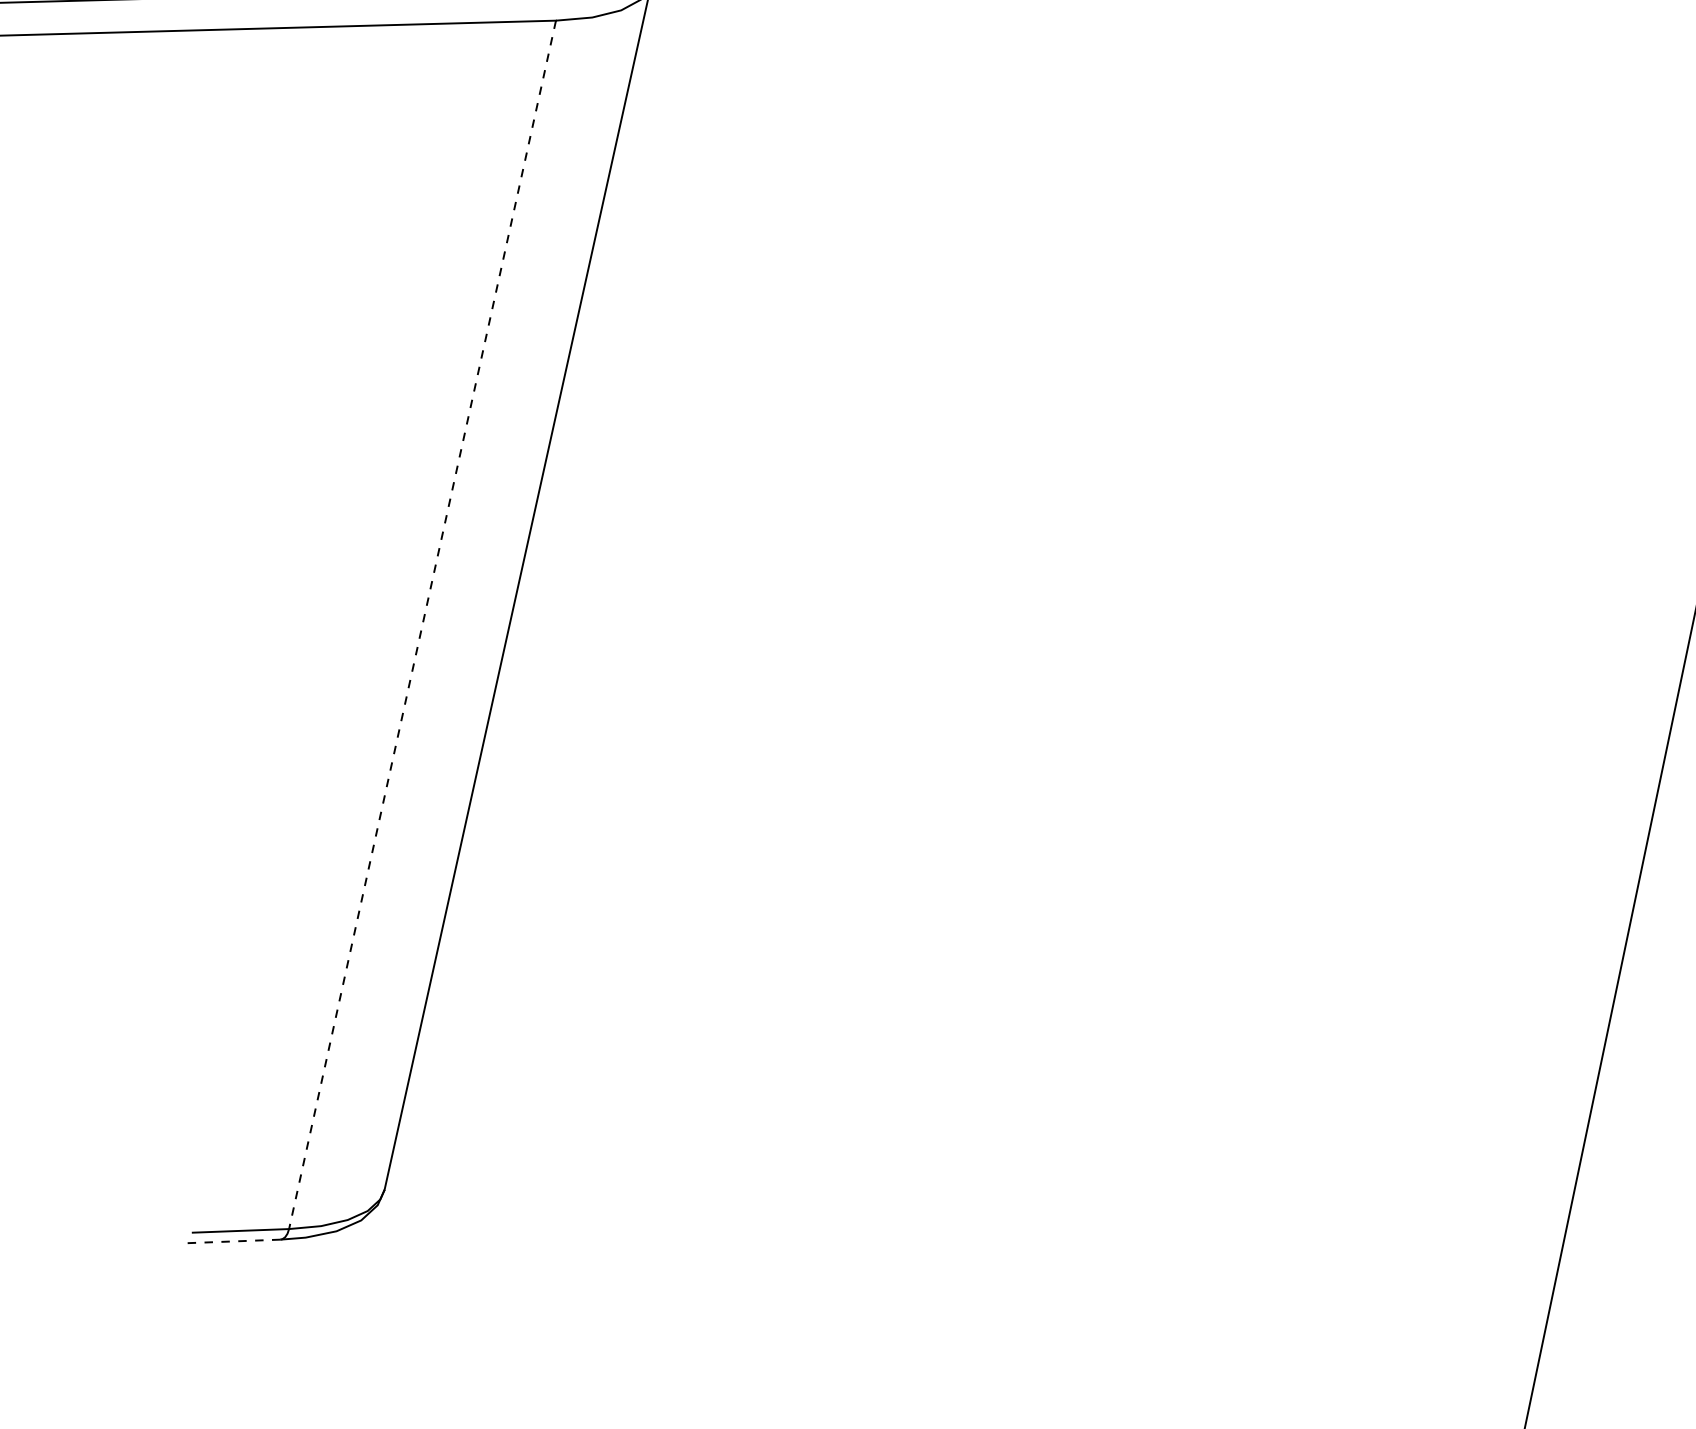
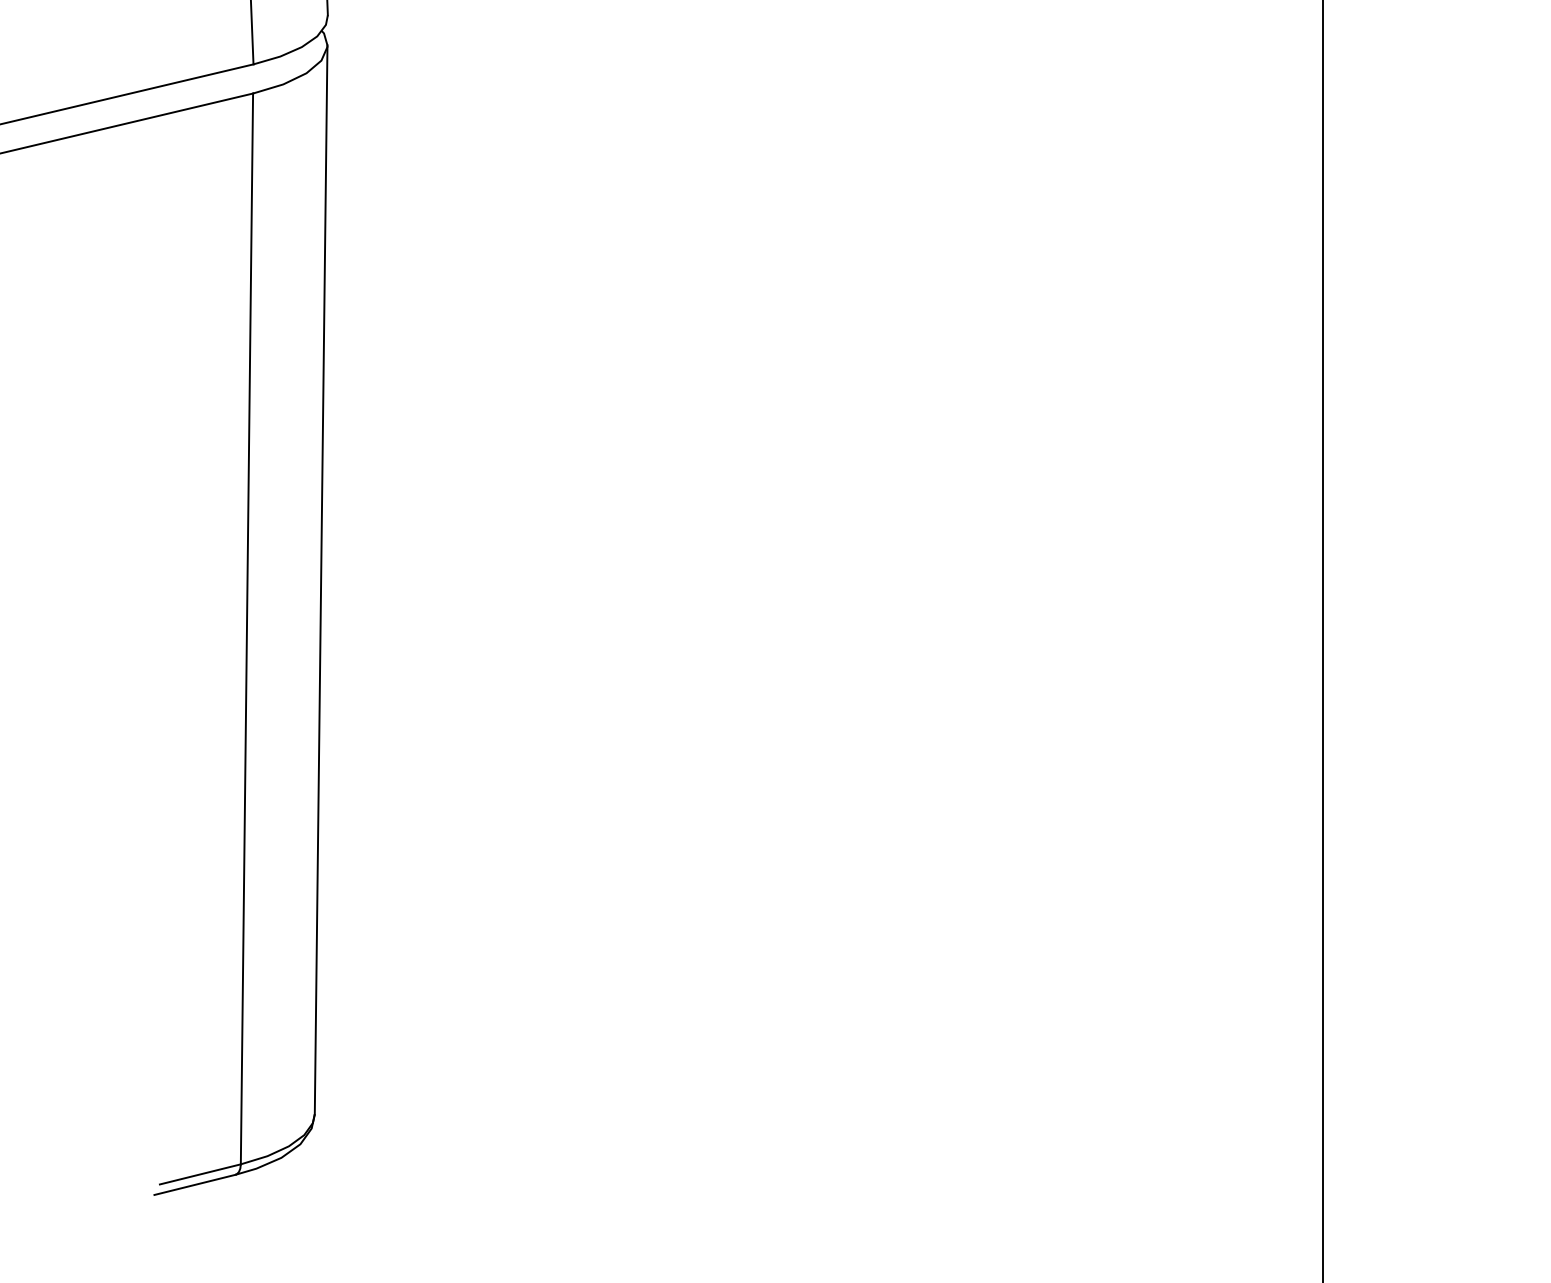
line: (421, 625) -> (246, 629), dashed -> solid
line: (231, 1240) -> (194, 1184), dashed -> solid

